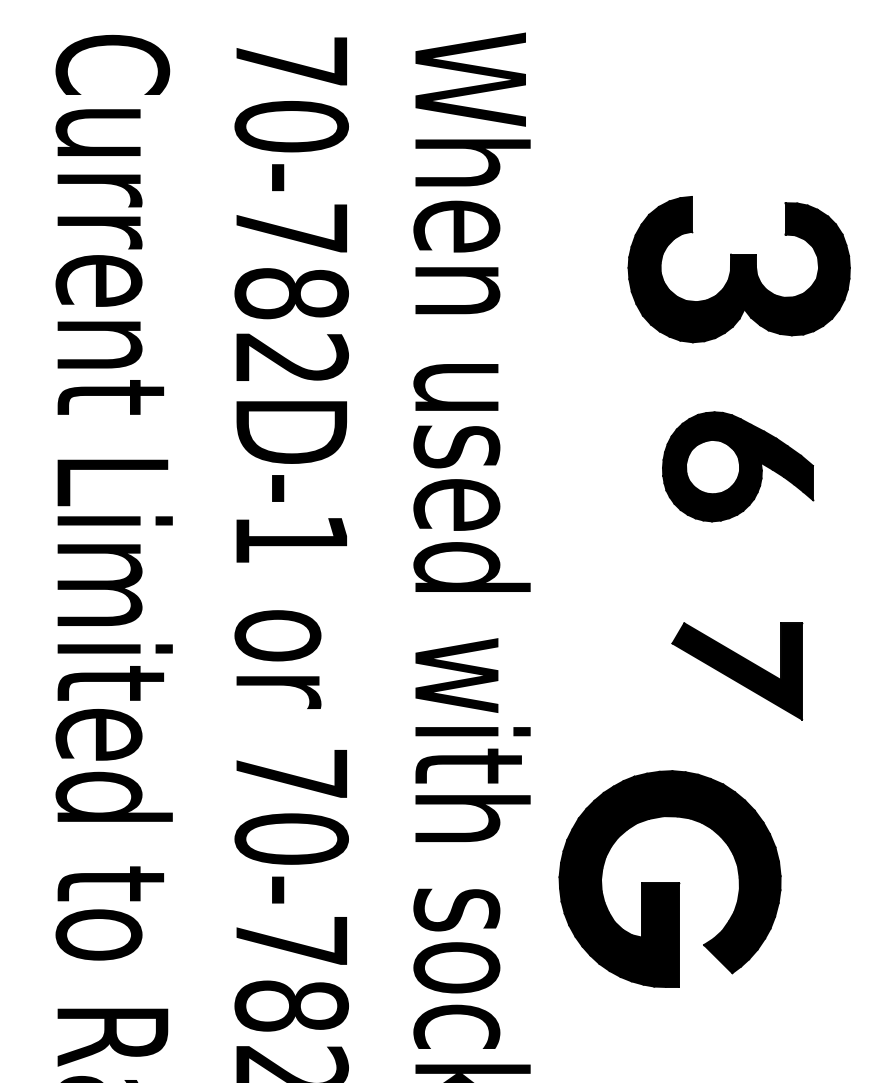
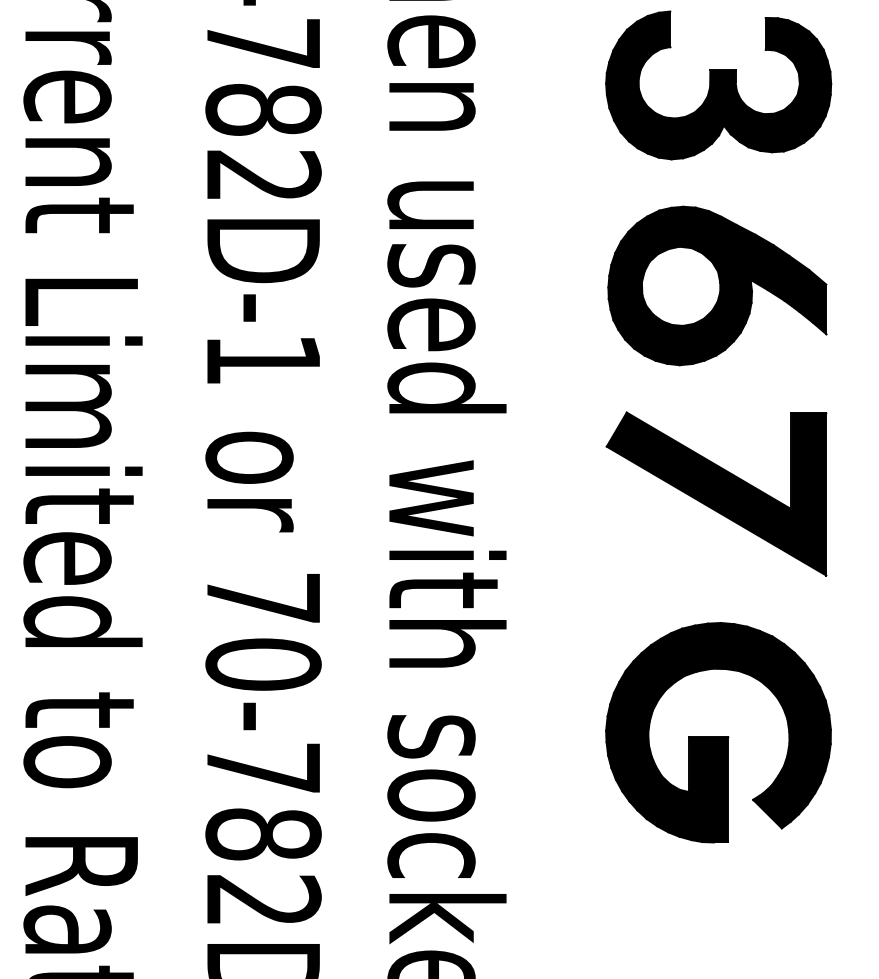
part: (737, 466) -> (716, 285), size x1.43
part: (737, 671) -> (716, 494), size x1.67
part: (669, 878) -> (717, 732), moved

